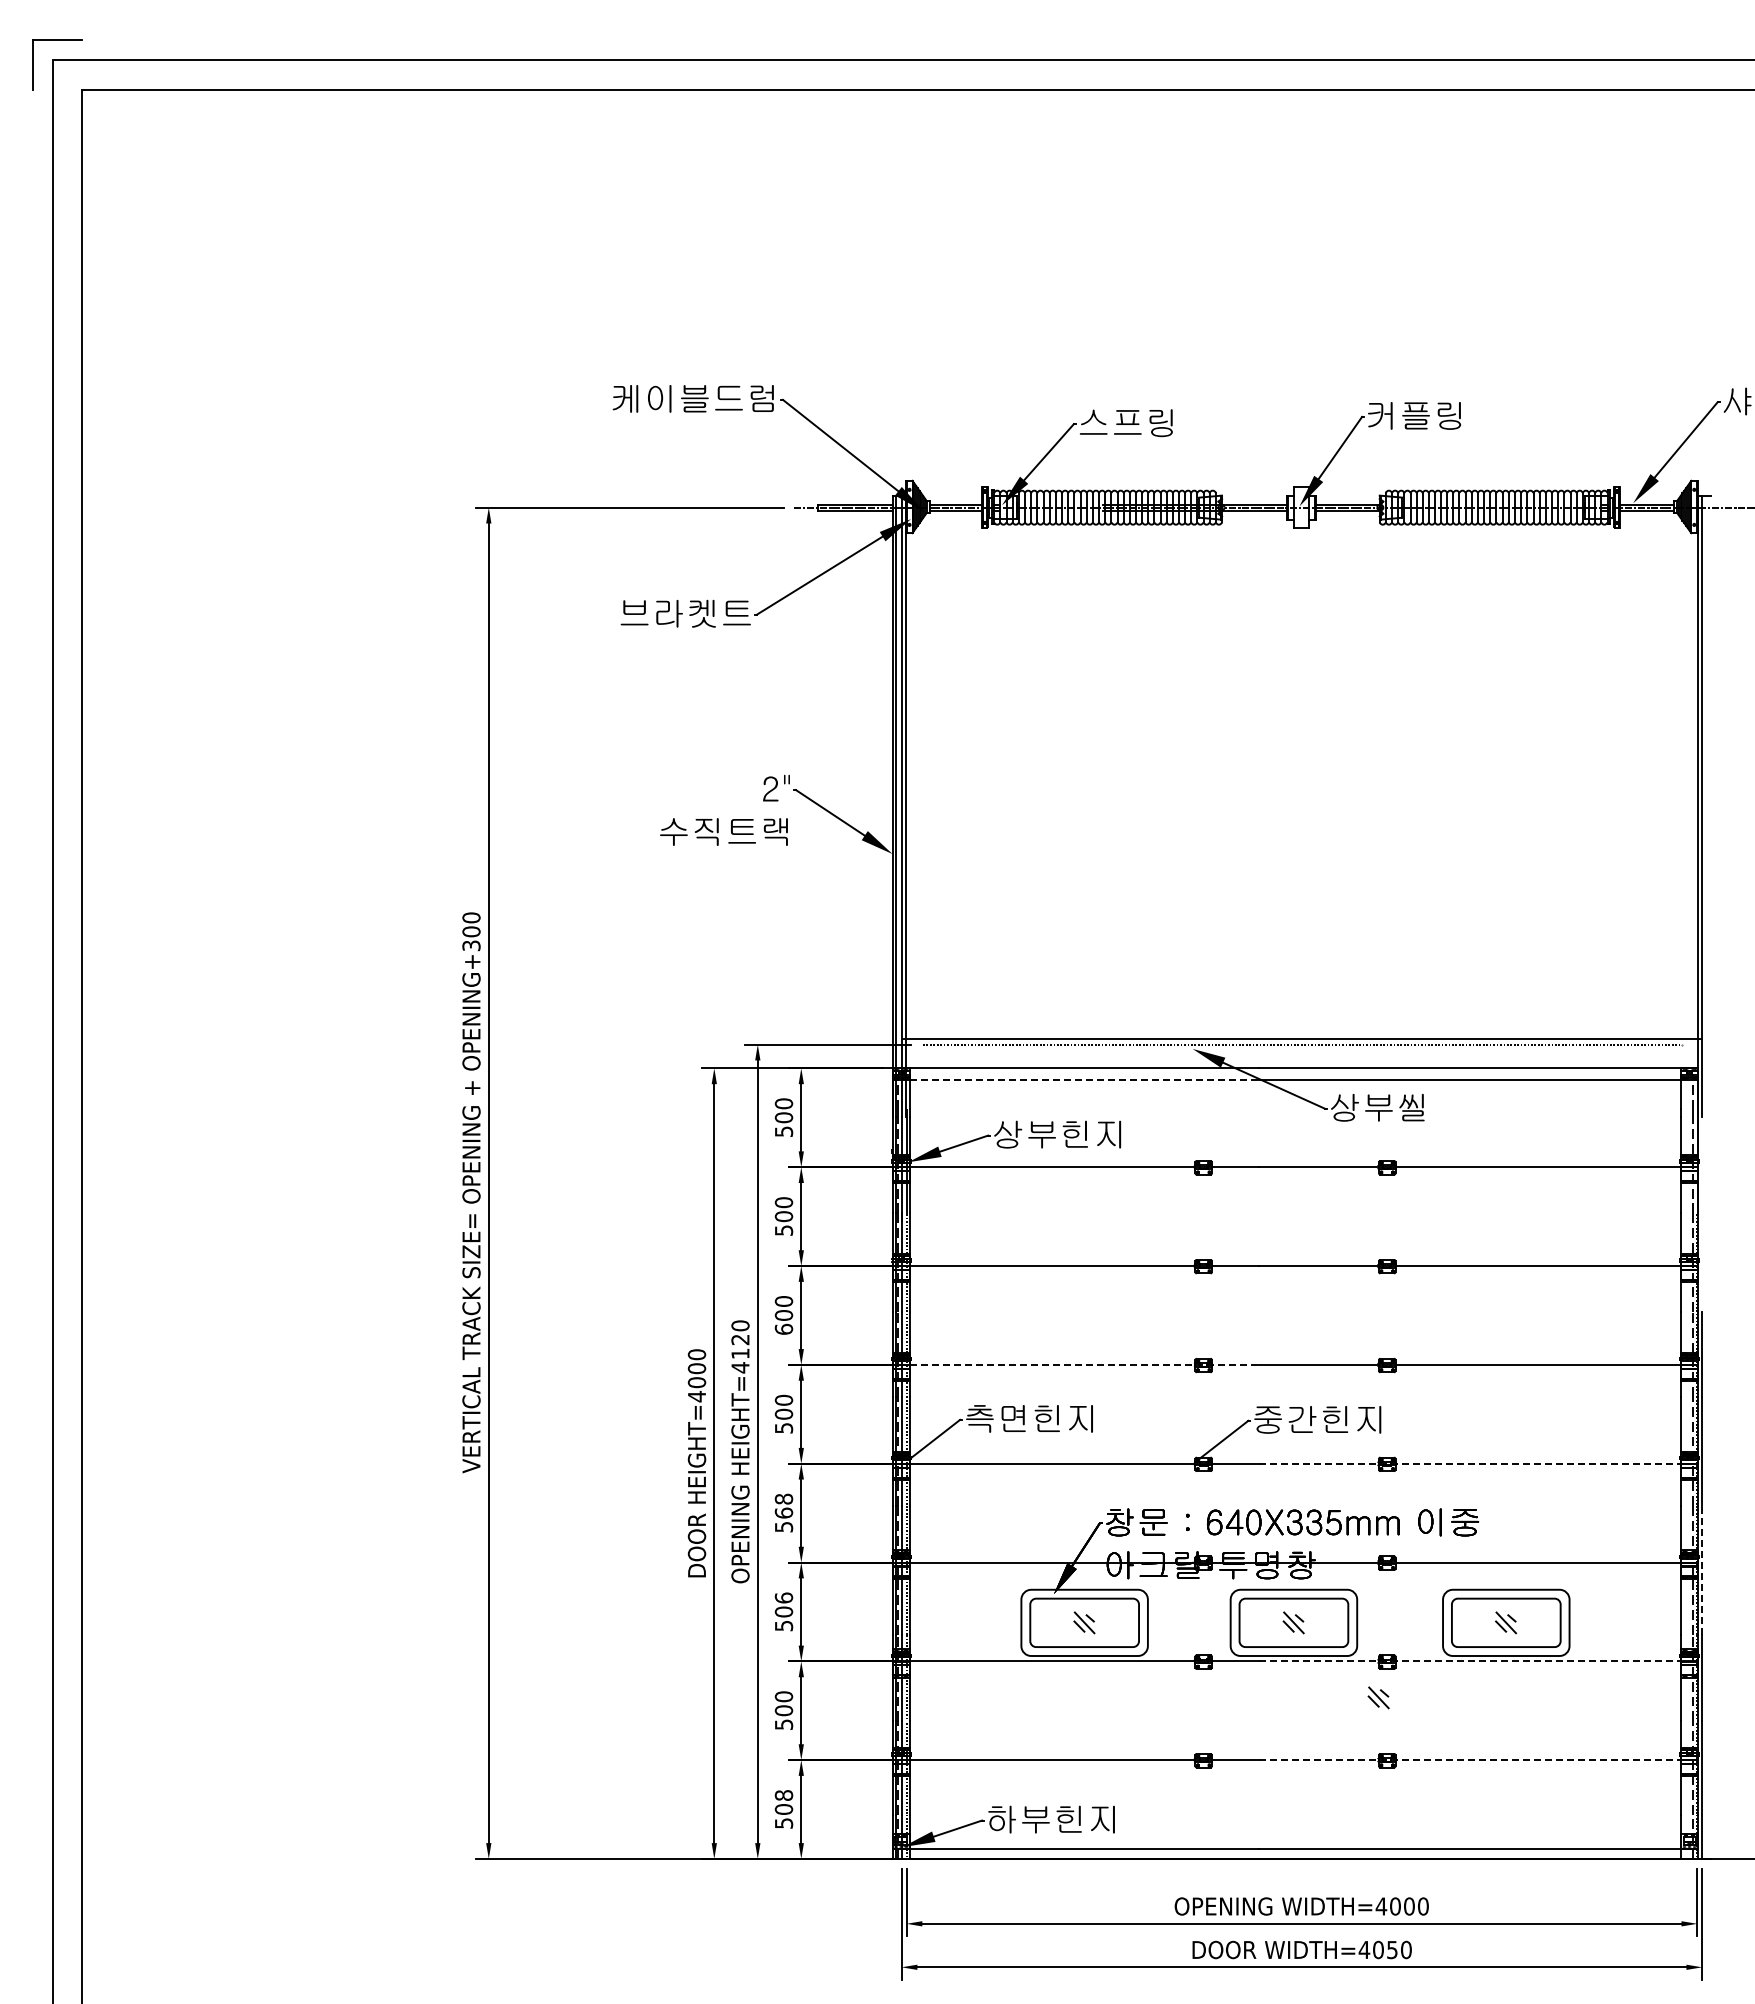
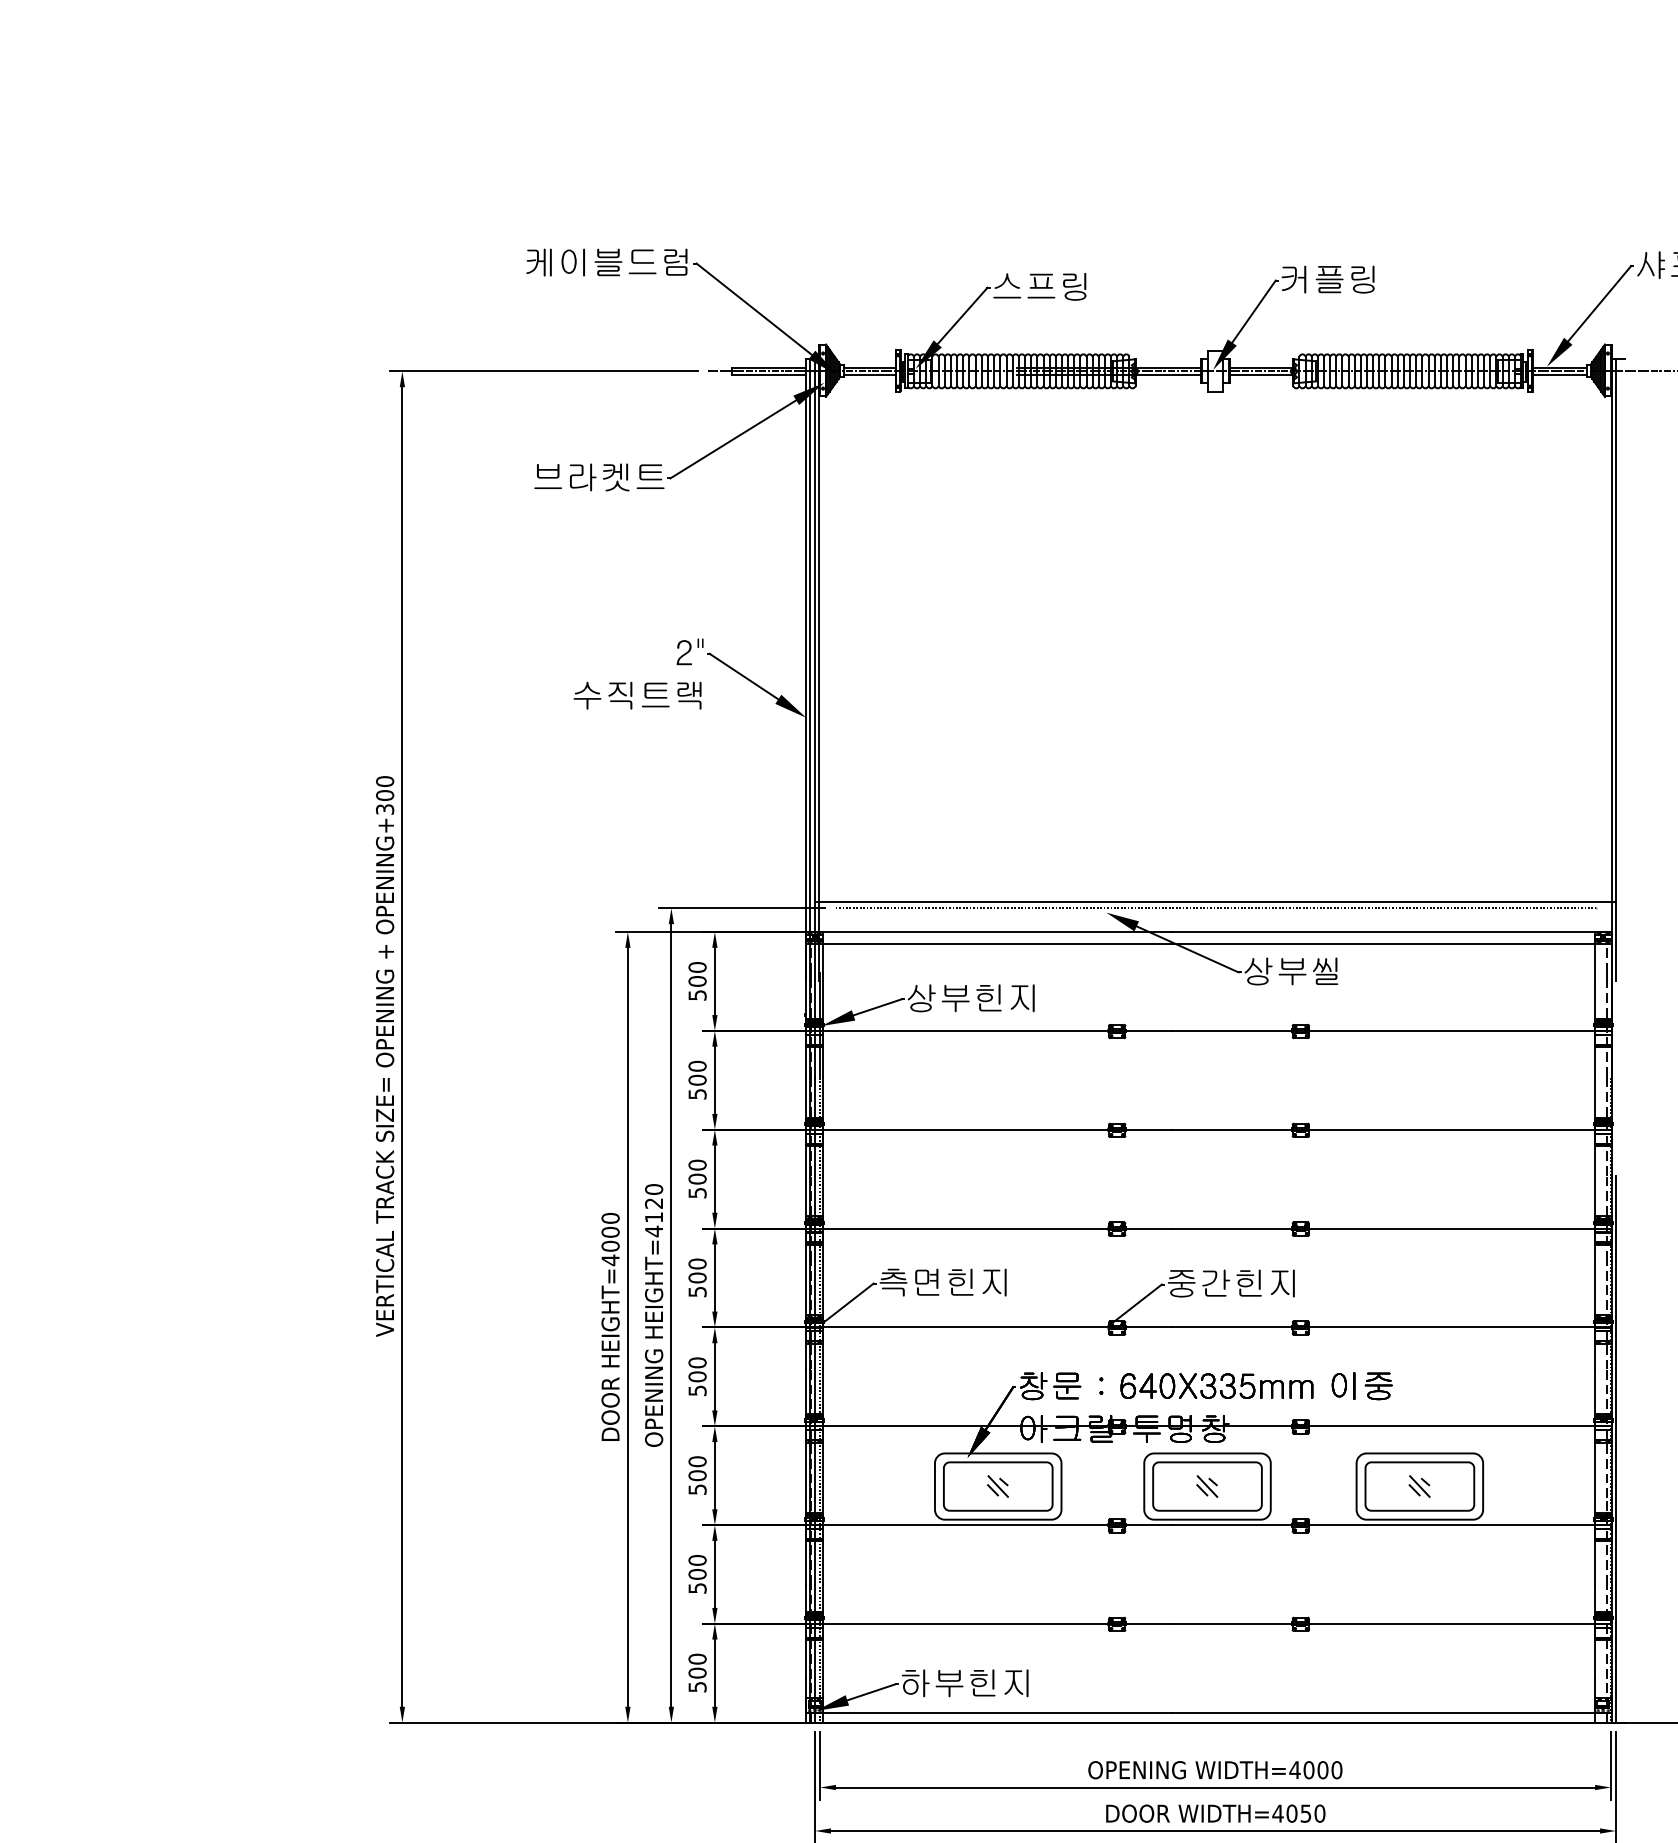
line: (1084, 1080) -> (998, 944), dashed -> solid
text: (783, 1328) -> (697, 1192), 600 -> 500
line: (1084, 1364) -> (998, 1228), dashed -> solid
line: (1470, 1463) -> (1384, 1327), dashed -> solid
text: (783, 1505) -> (697, 1369), 568 -> 500
line: (1702, 1569) -> (1616, 1433), dashed -> solid
text: (783, 1597) -> (697, 1461), 506 -> 500
line: (1470, 1661) -> (1384, 1525), dashed -> solid
part: (1378, 1697) -> (1292, 1561), removed
line: (1470, 1760) -> (1384, 1624), dashed -> solid
text: (783, 1795) -> (697, 1659), 508 -> 500

